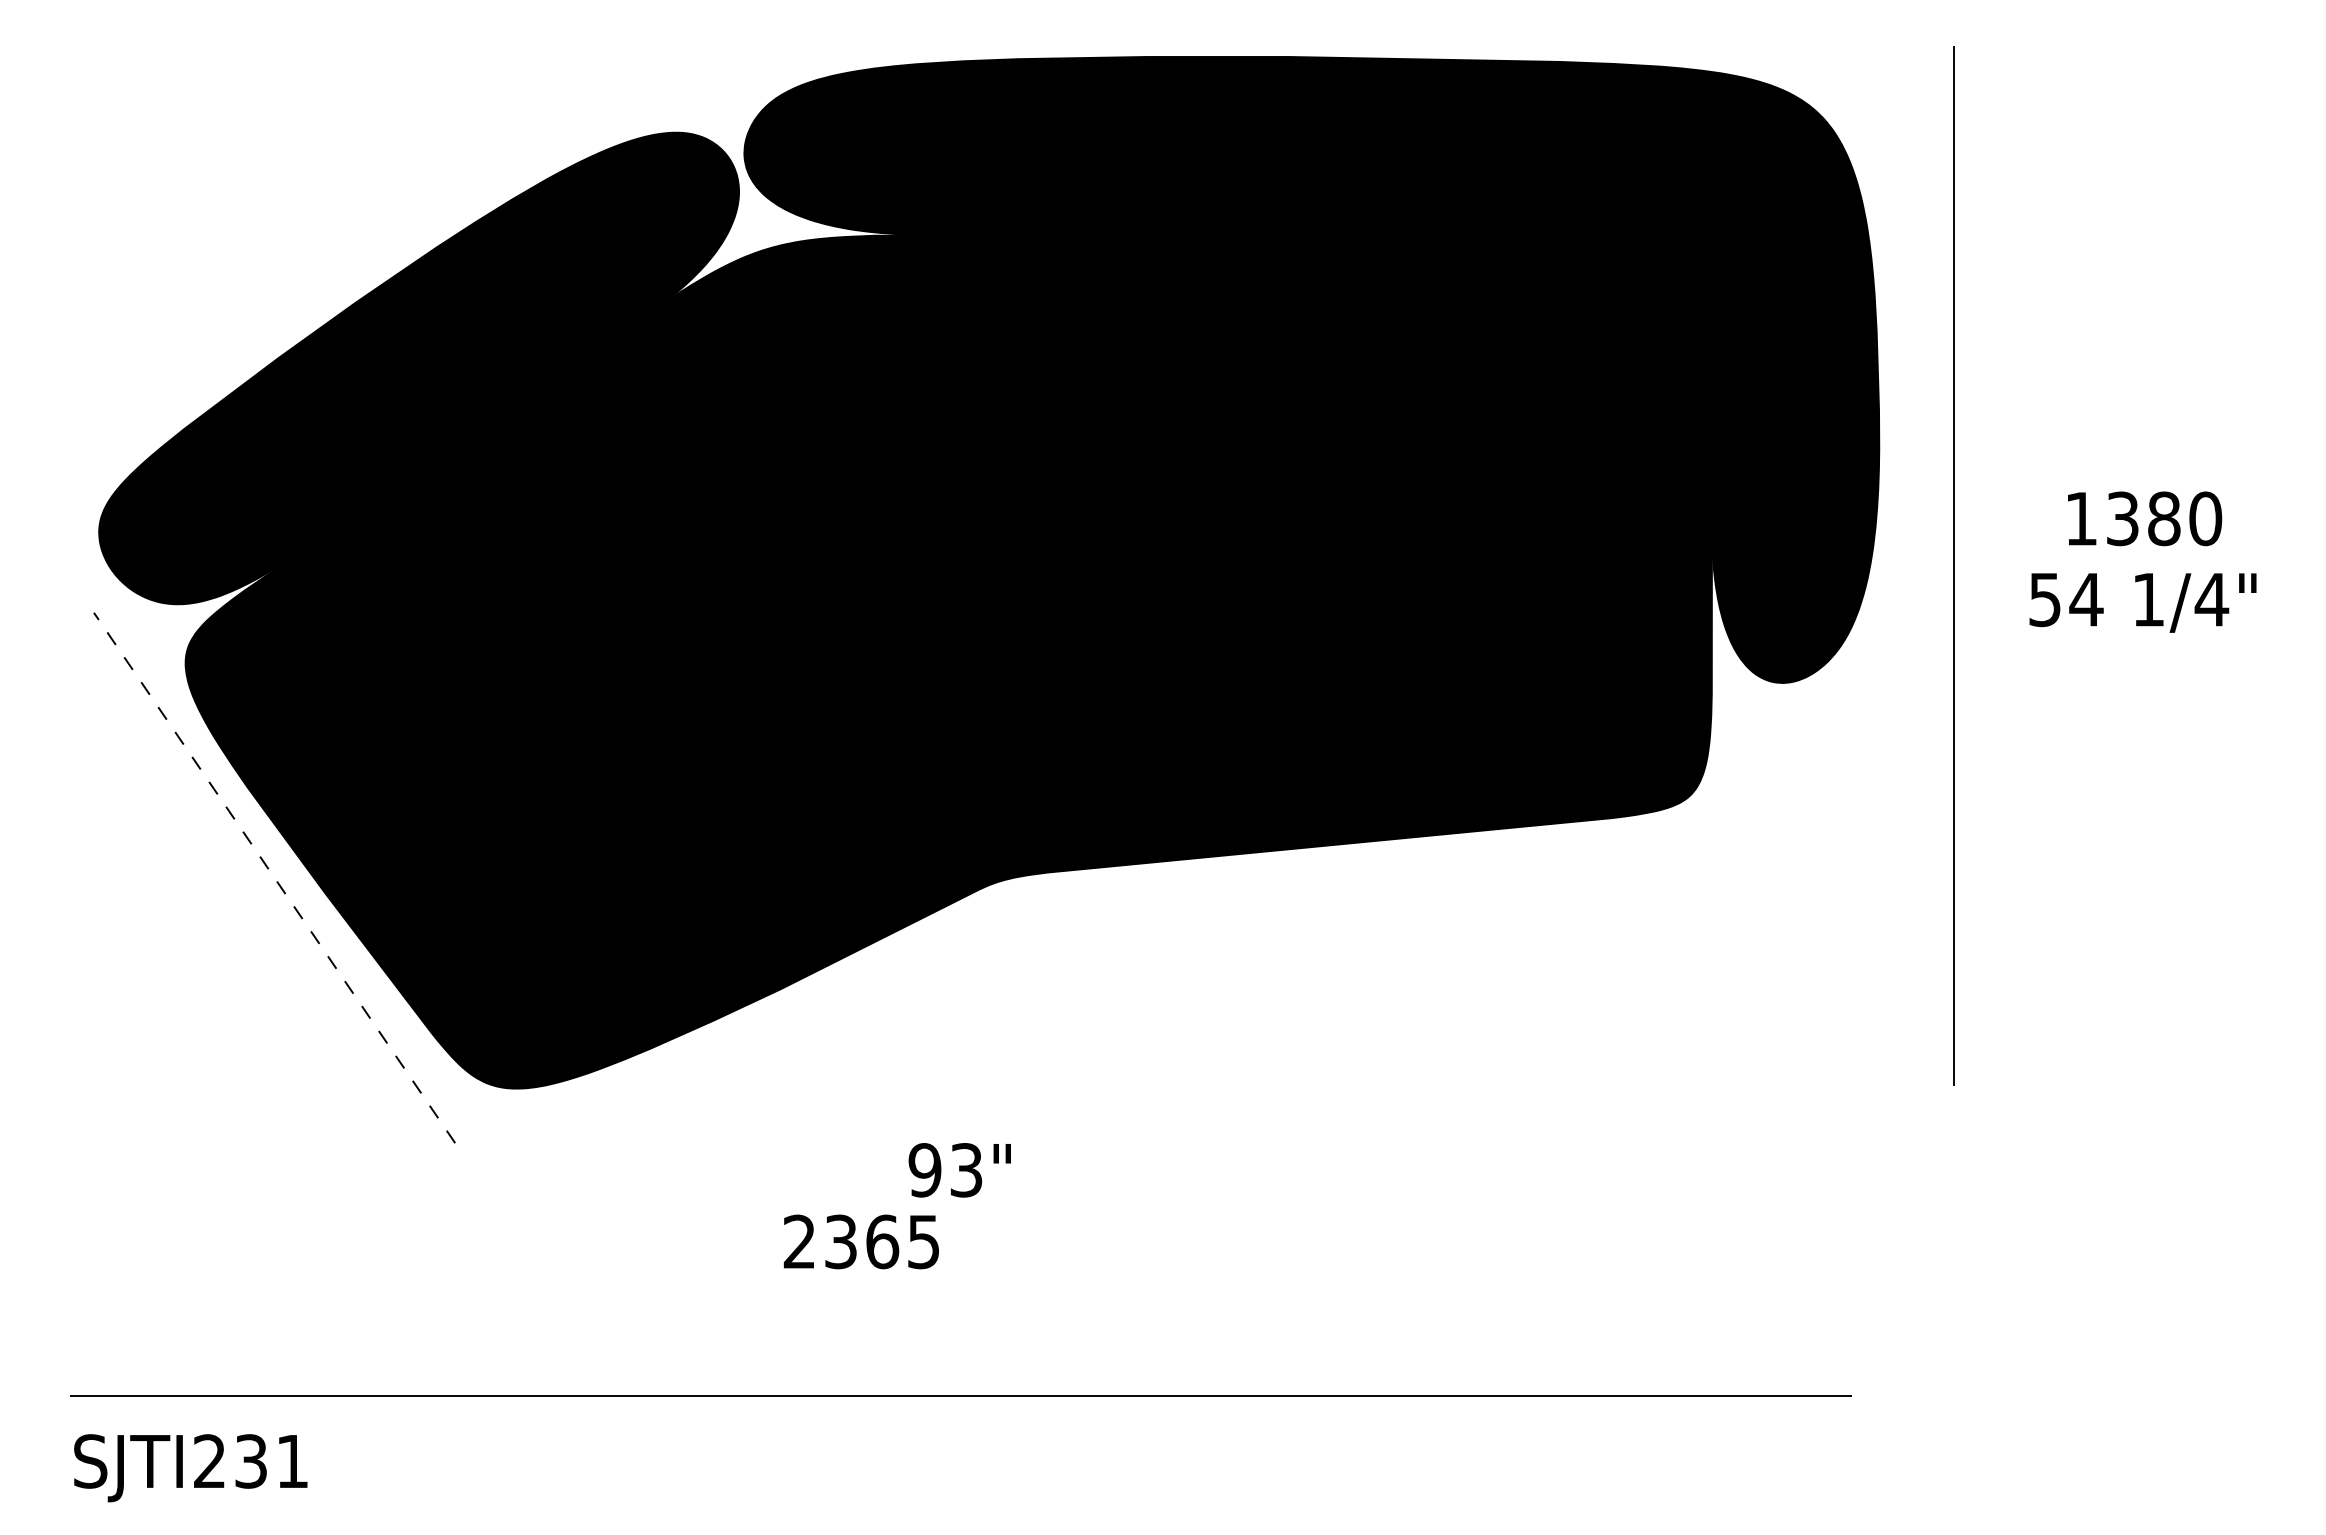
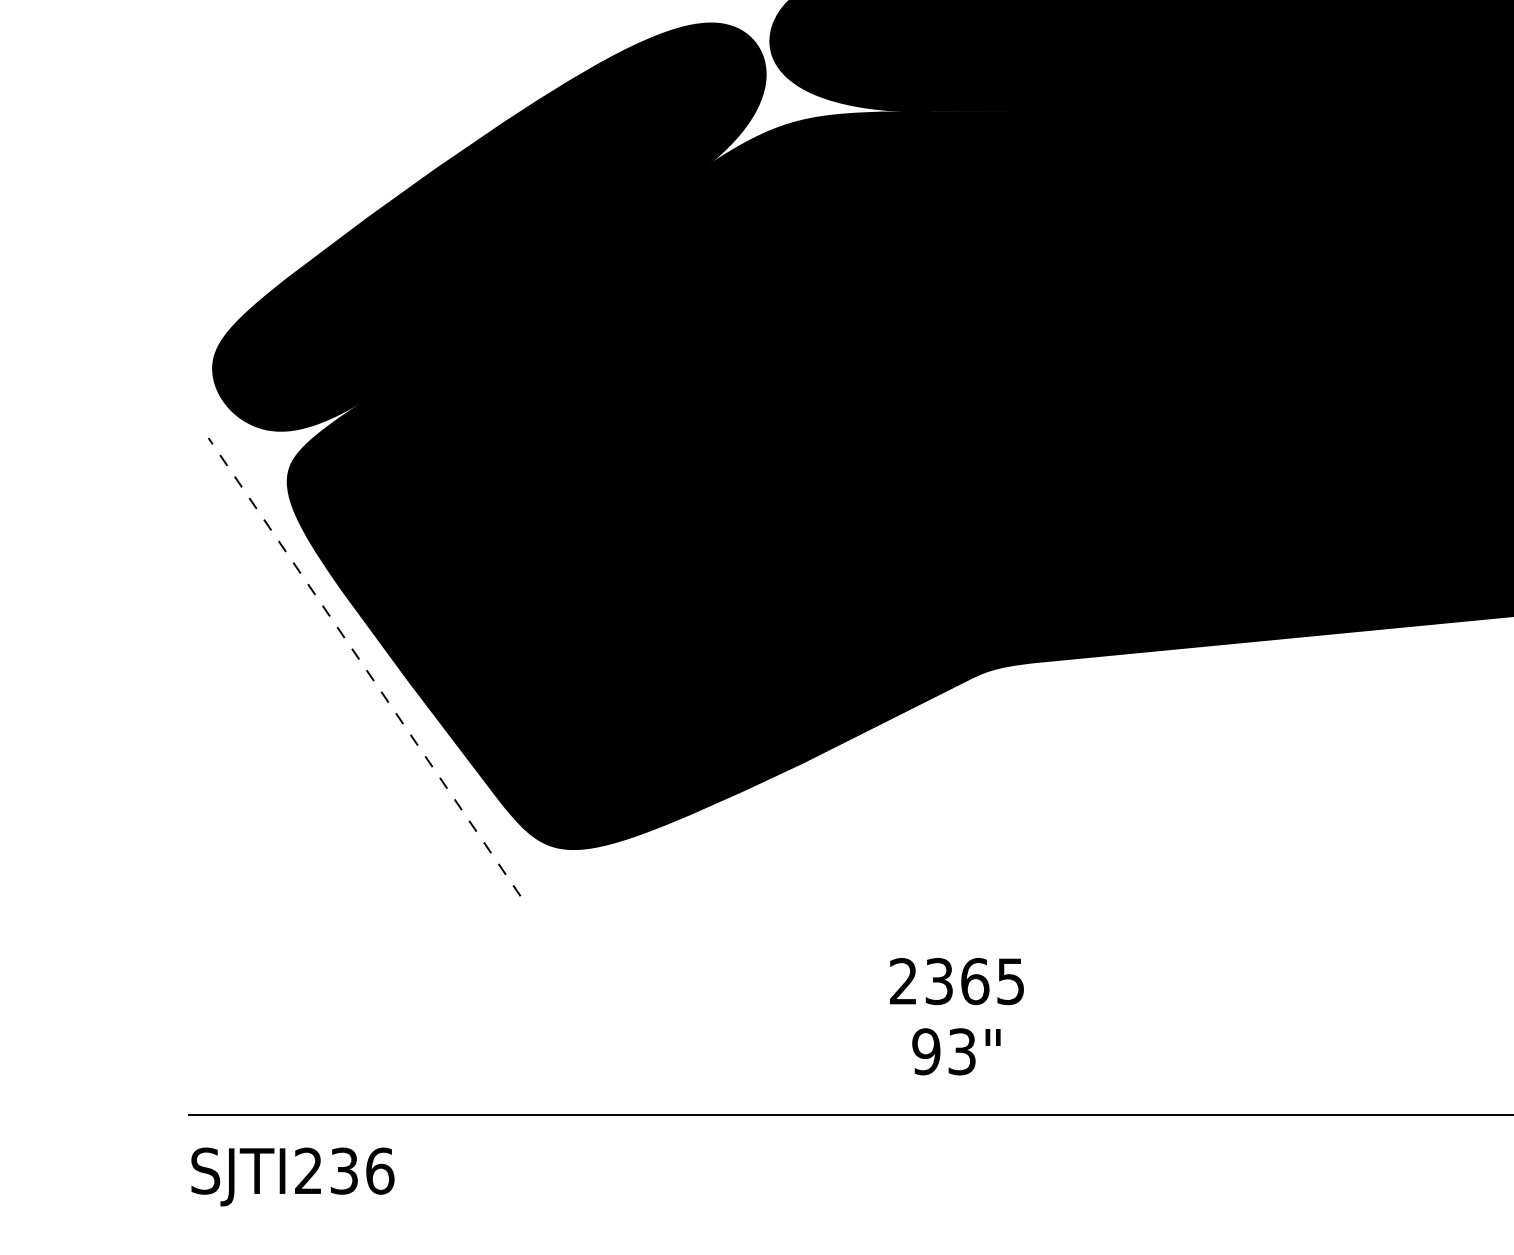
text: (959, 1170) -> (956, 1051), moved
text: (860, 1241) -> (956, 981), moved
text: (292, 1461) -> (380, 1171), SJTI231 -> SJTI236

